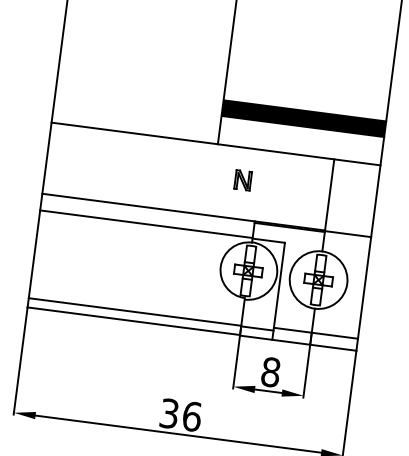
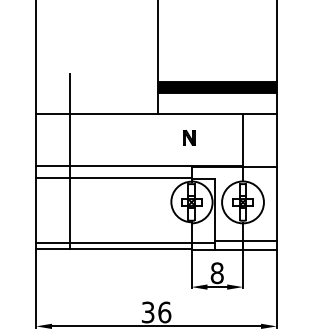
part: (243, 180) -> (189, 137), moved
line: (88, 193) -> (69, 161), added

